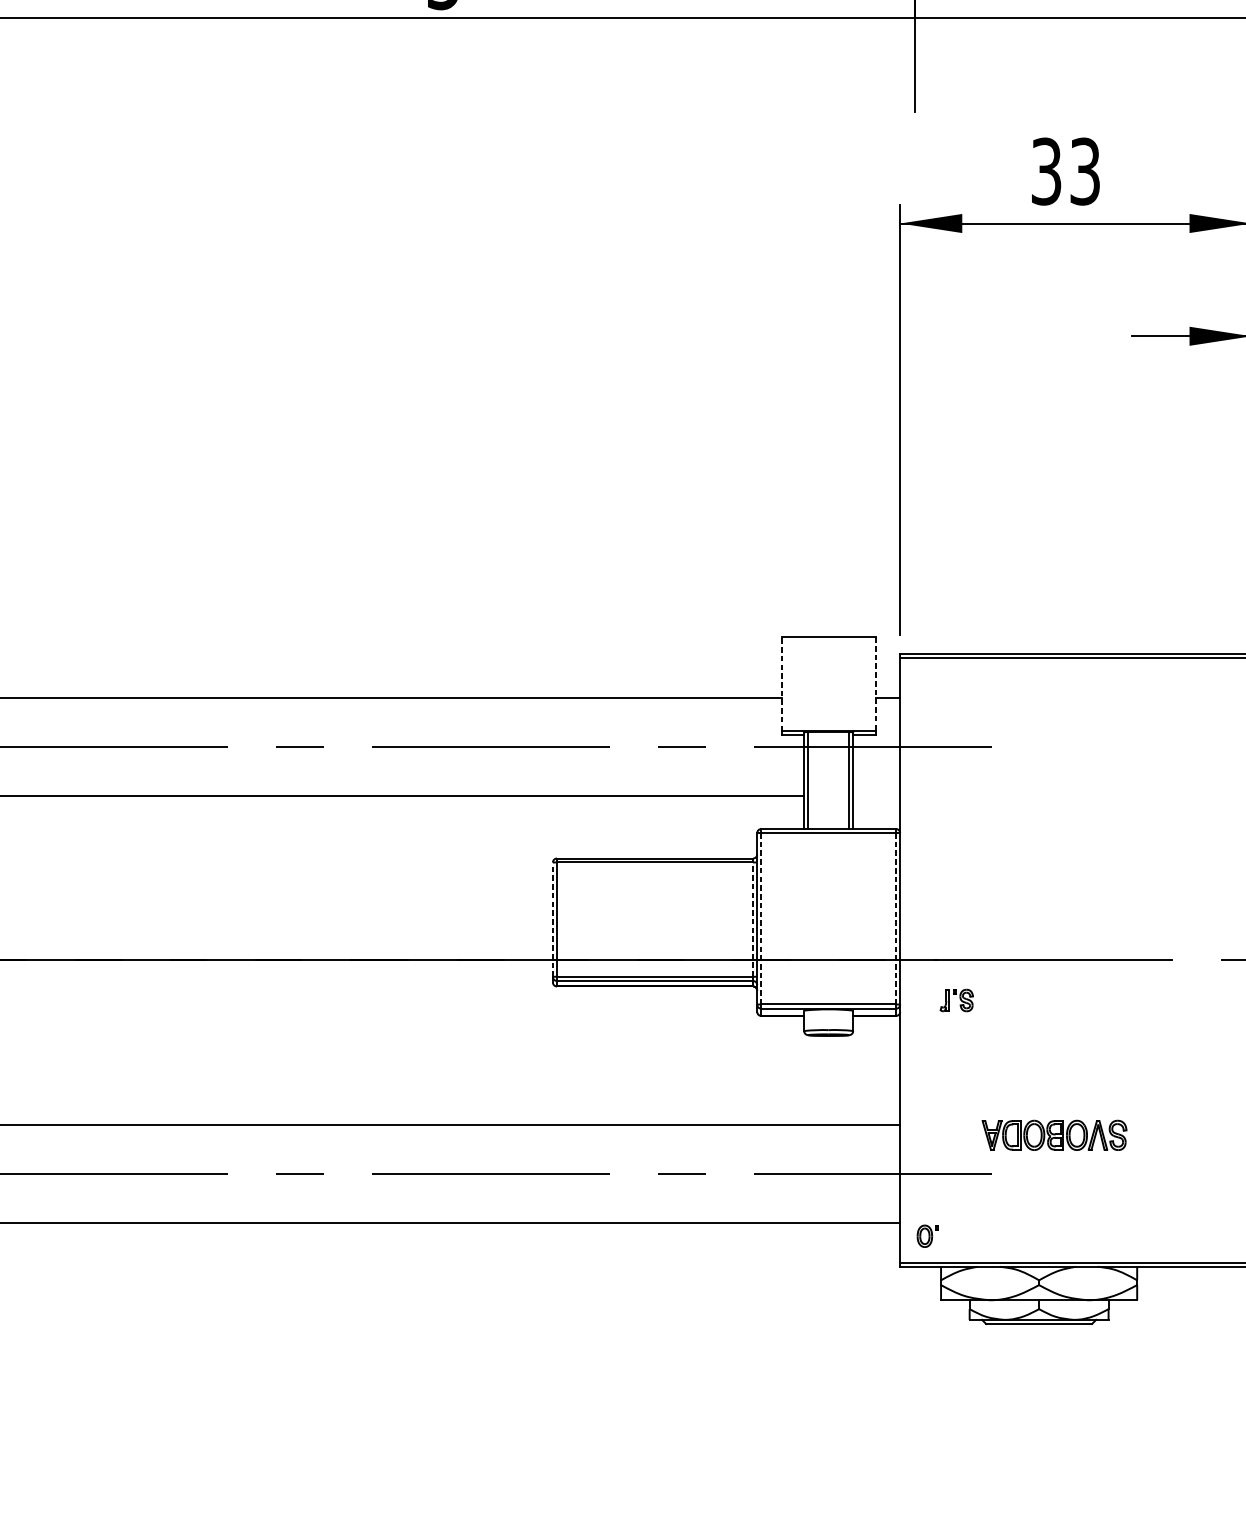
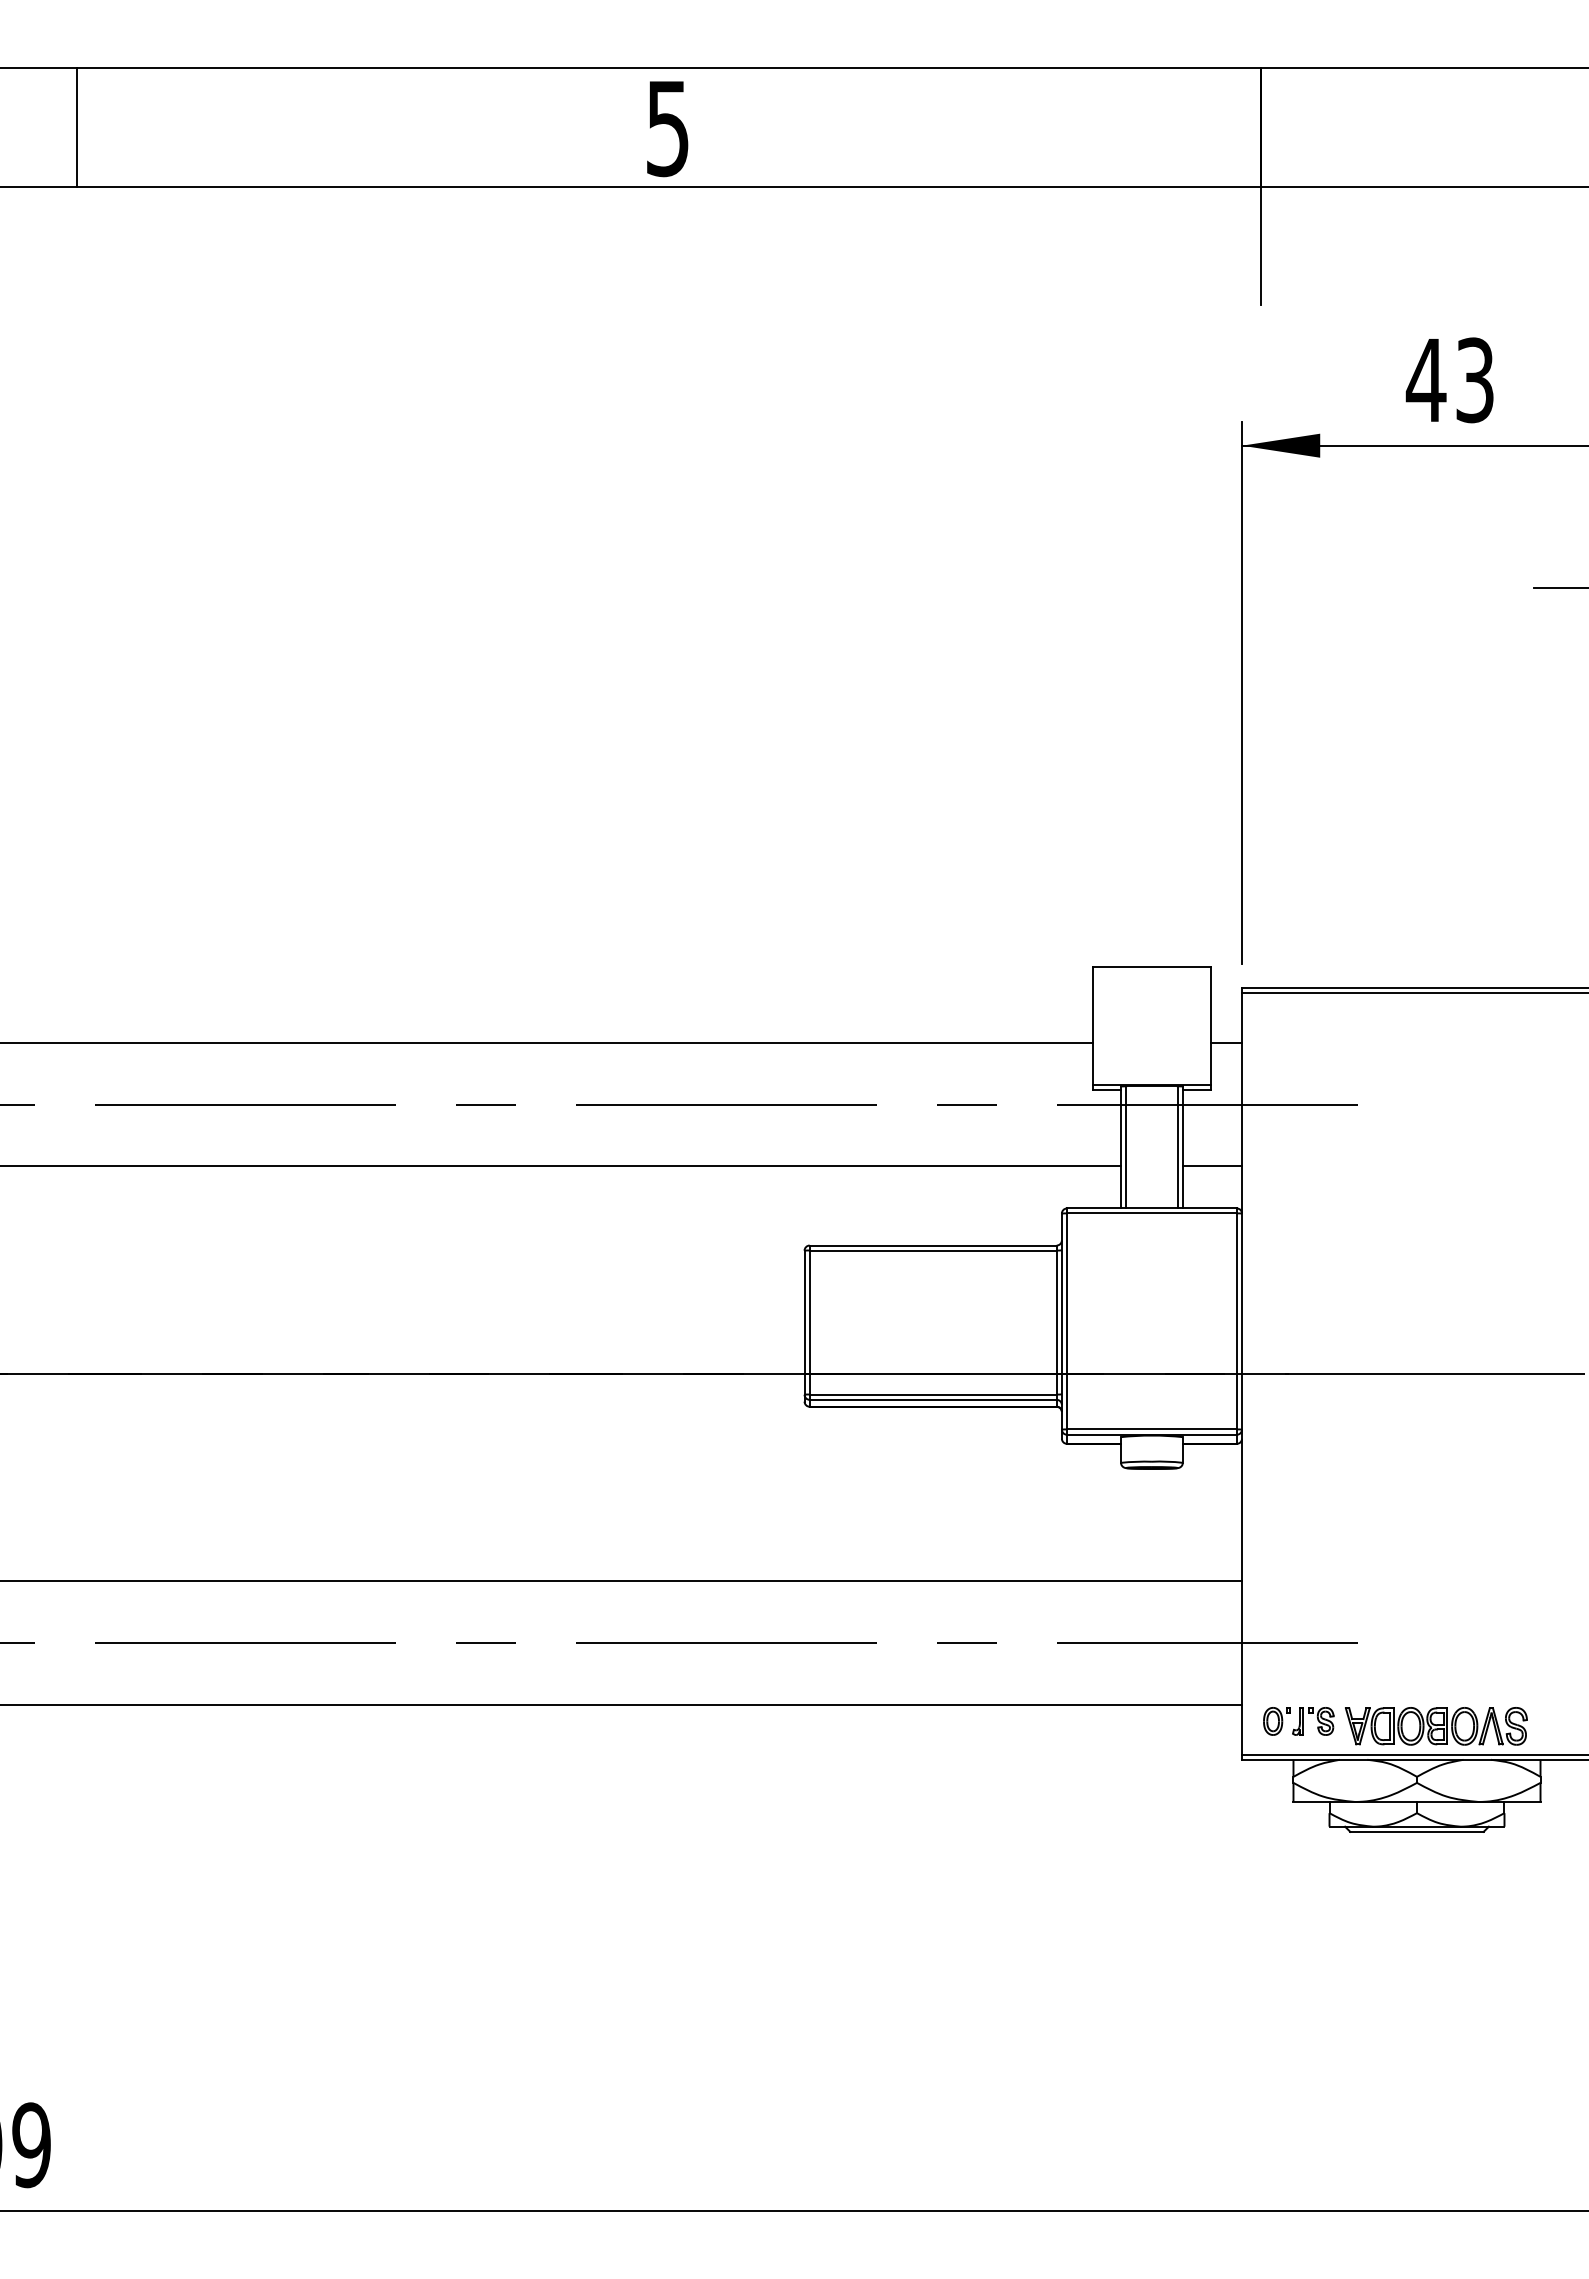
text: (1045, 171) -> (1425, 380), 33 -> 43
line: (781, 683) -> (1092, 1025), dashed -> solid
line: (875, 684) -> (1211, 1026), dashed -> solid
line: (876, 795) -> (1212, 1166), added
line: (761, 918) -> (1067, 1321), dashed -> solid
line: (895, 918) -> (1236, 1320), dashed -> solid
line: (552, 919) -> (804, 1322), dashed -> solid
line: (752, 919) -> (1056, 1322), dashed -> solid
part: (956, 1000) -> (1313, 1721), moved
part: (1054, 1135) -> (1436, 1726), moved

